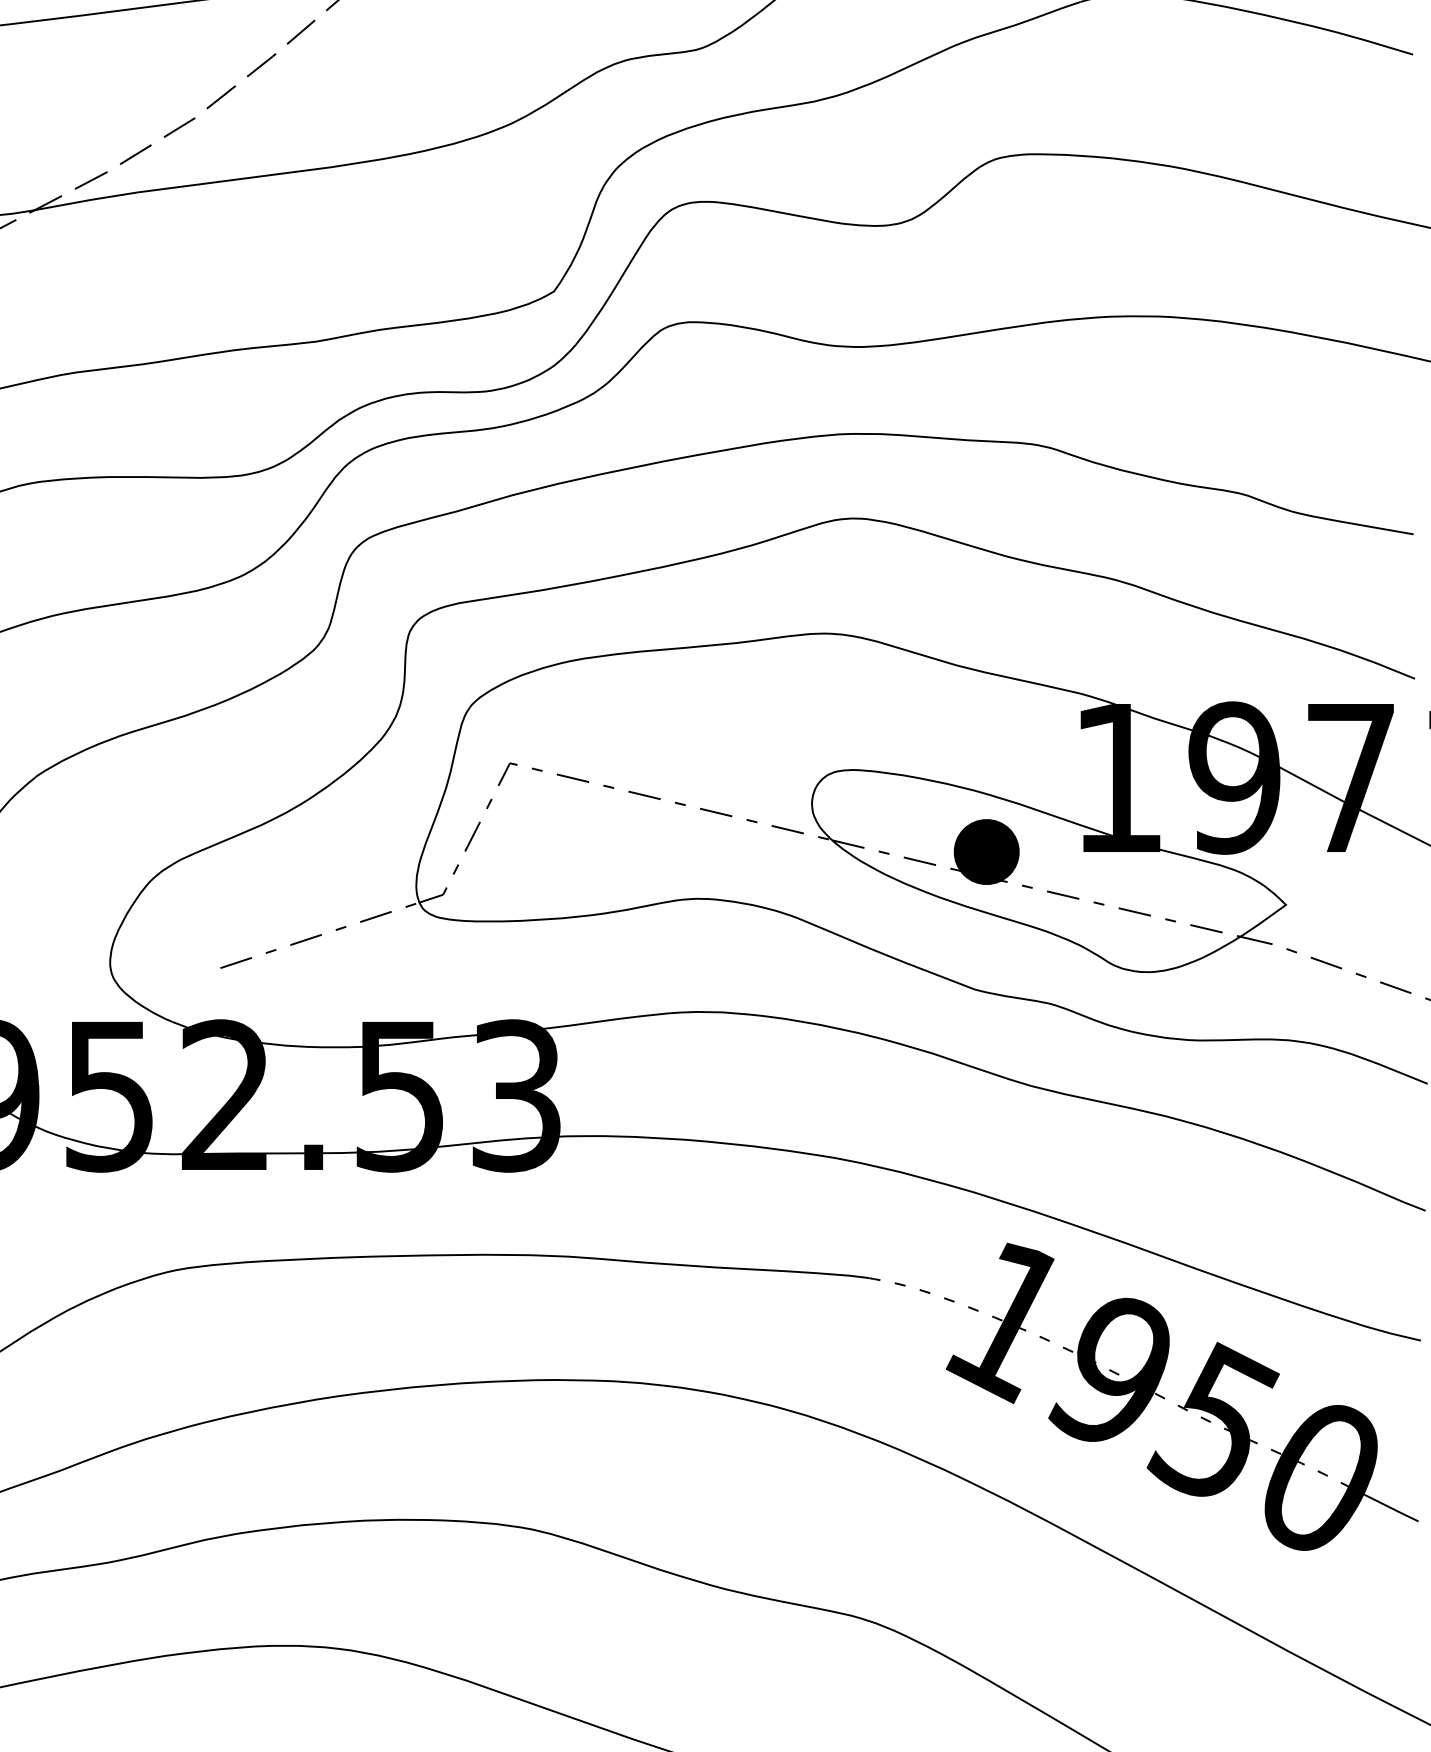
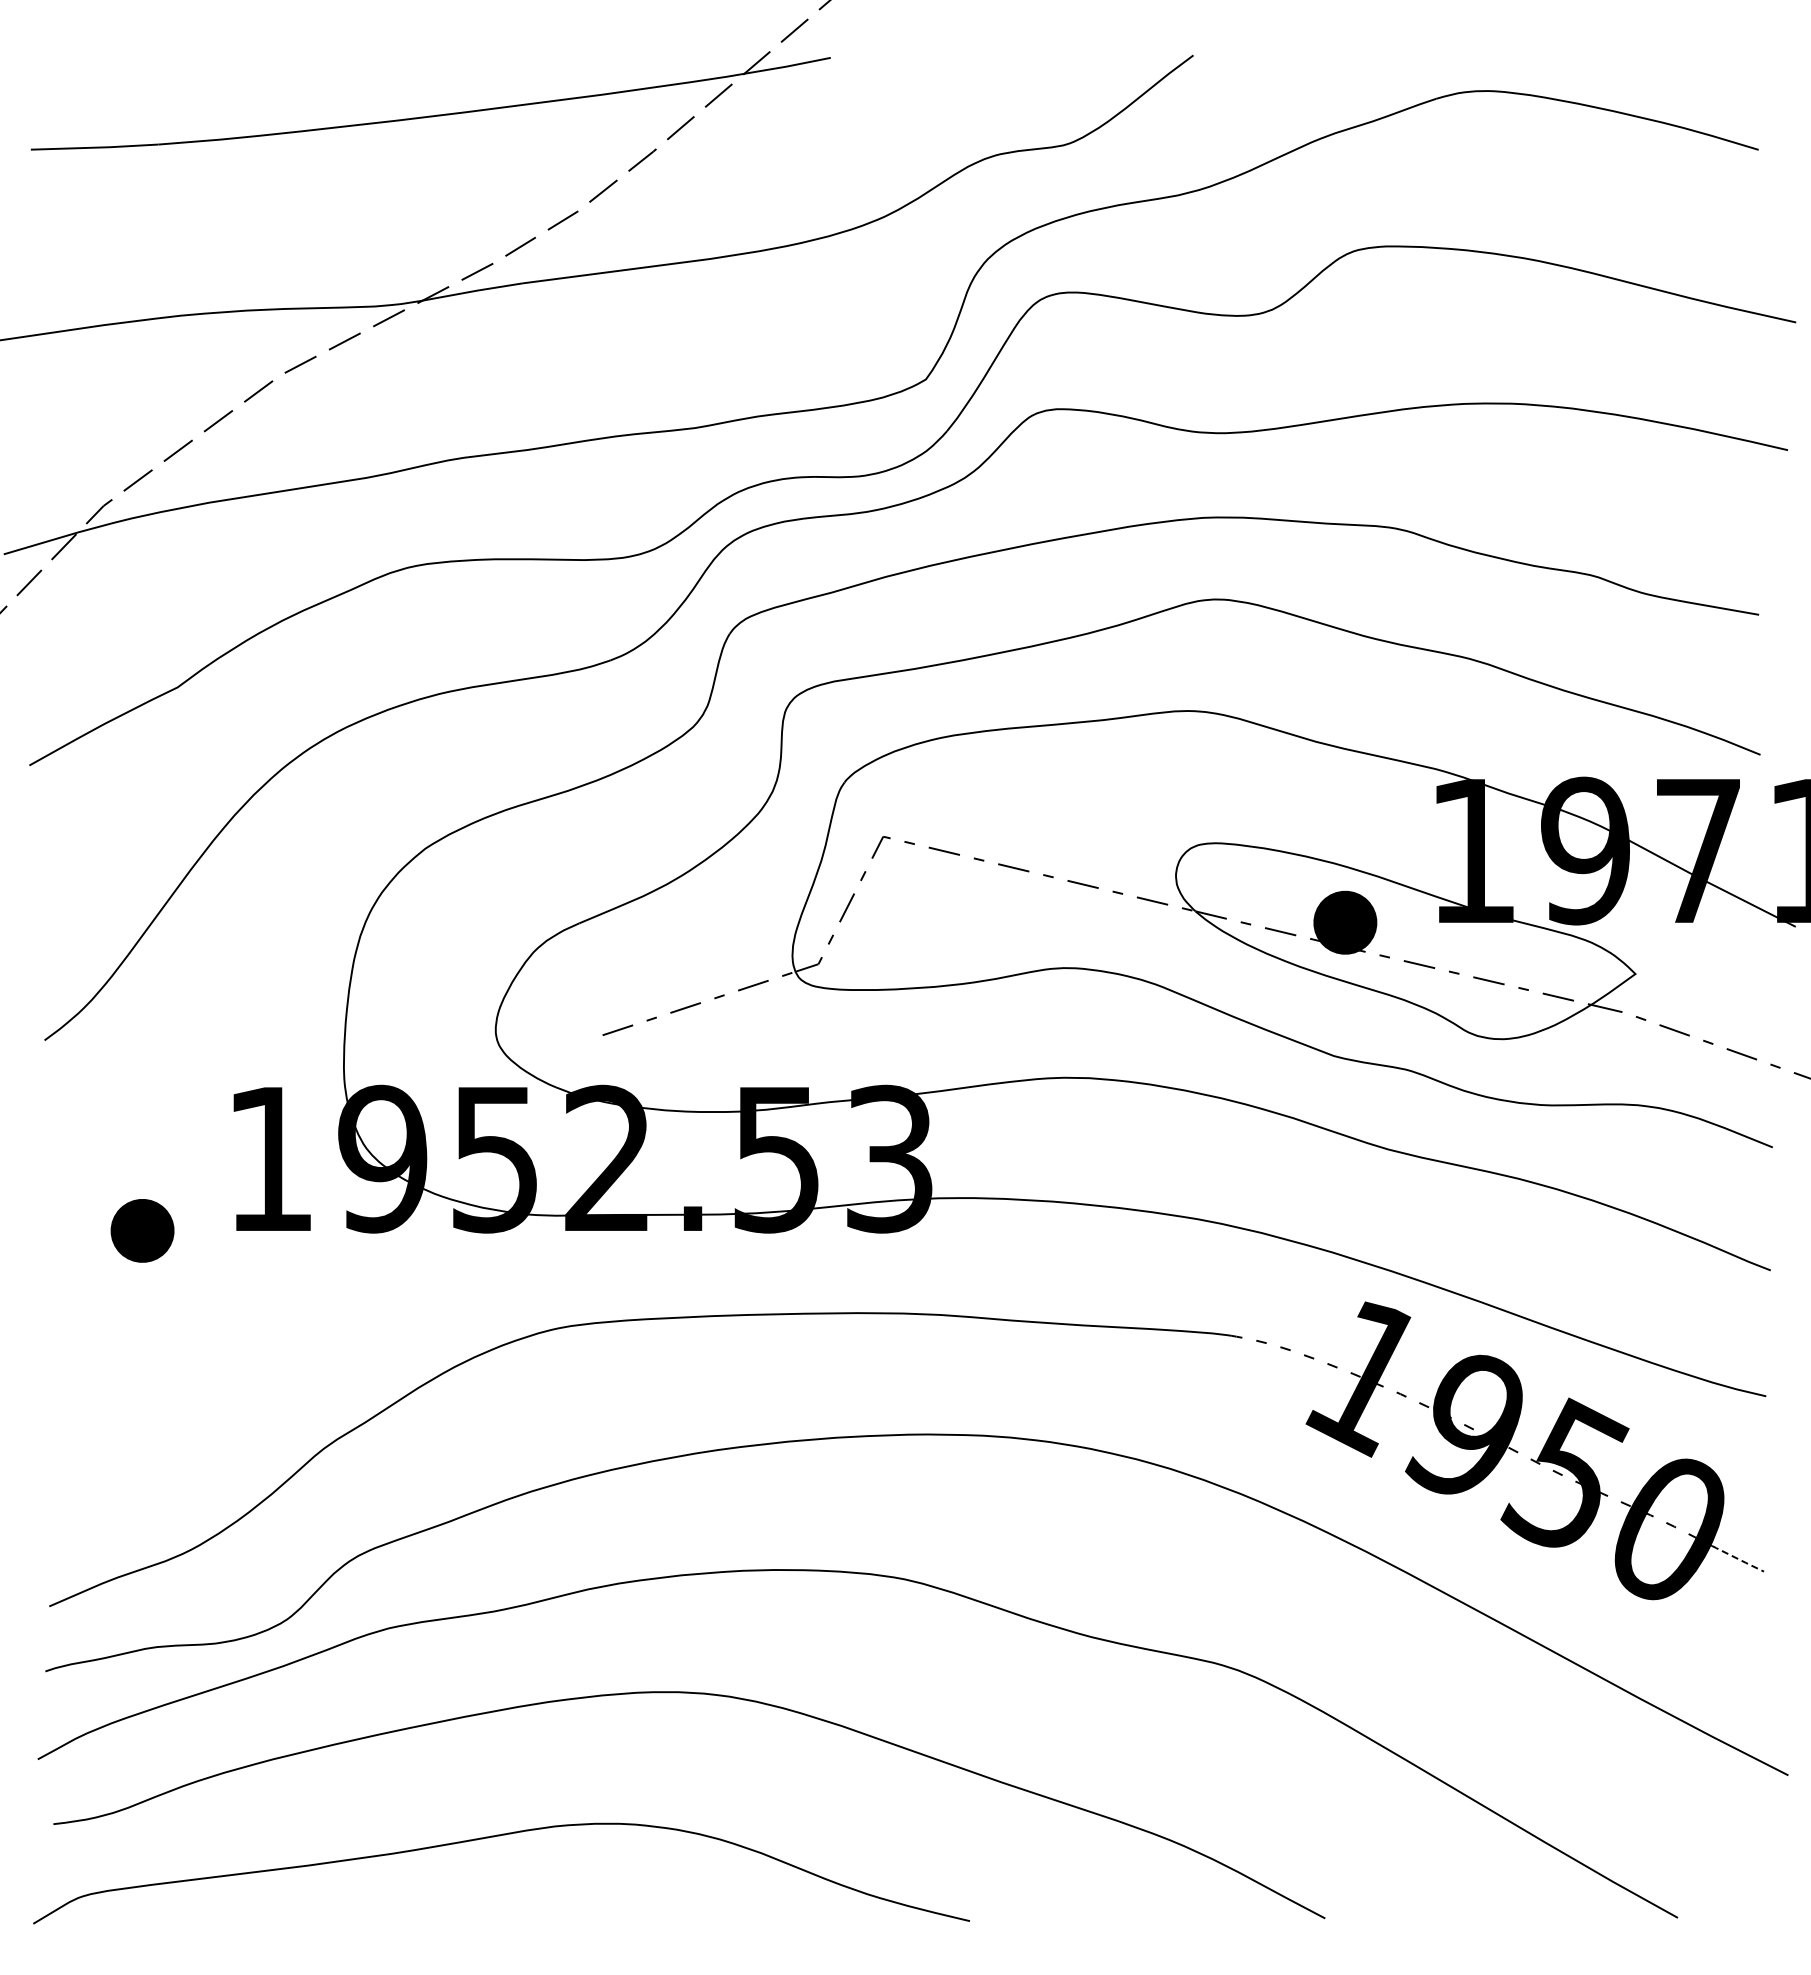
line: (1391, 1507) -> (1737, 1558), solid -> dashed

